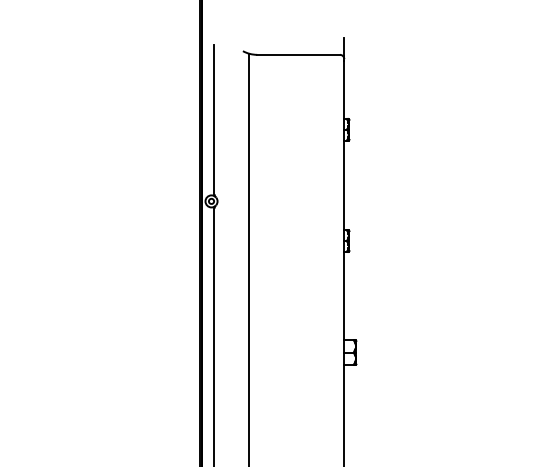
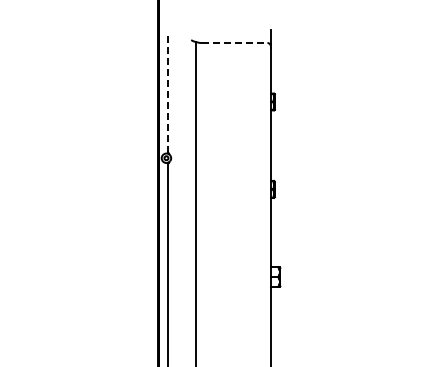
line: (298, 55) -> (234, 43), solid -> dashed
line: (214, 119) -> (168, 93), solid -> dashed

